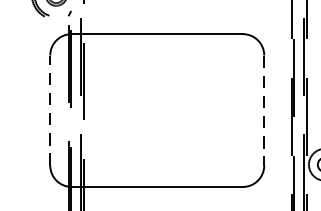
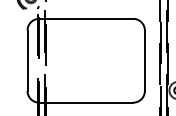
line: (50, 110) -> (27, 60), dashed -> solid
line: (263, 111) -> (144, 61), dashed -> solid

